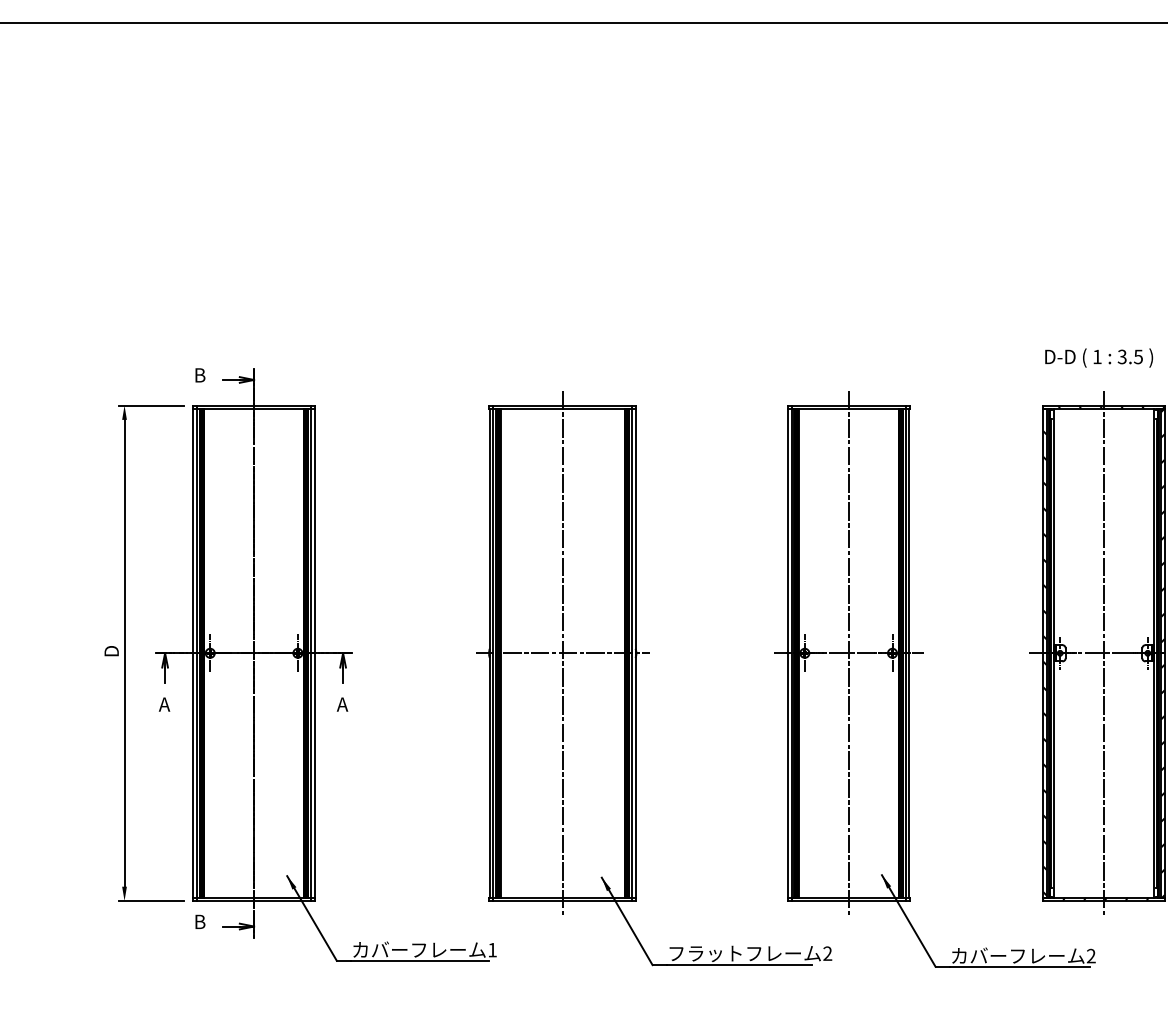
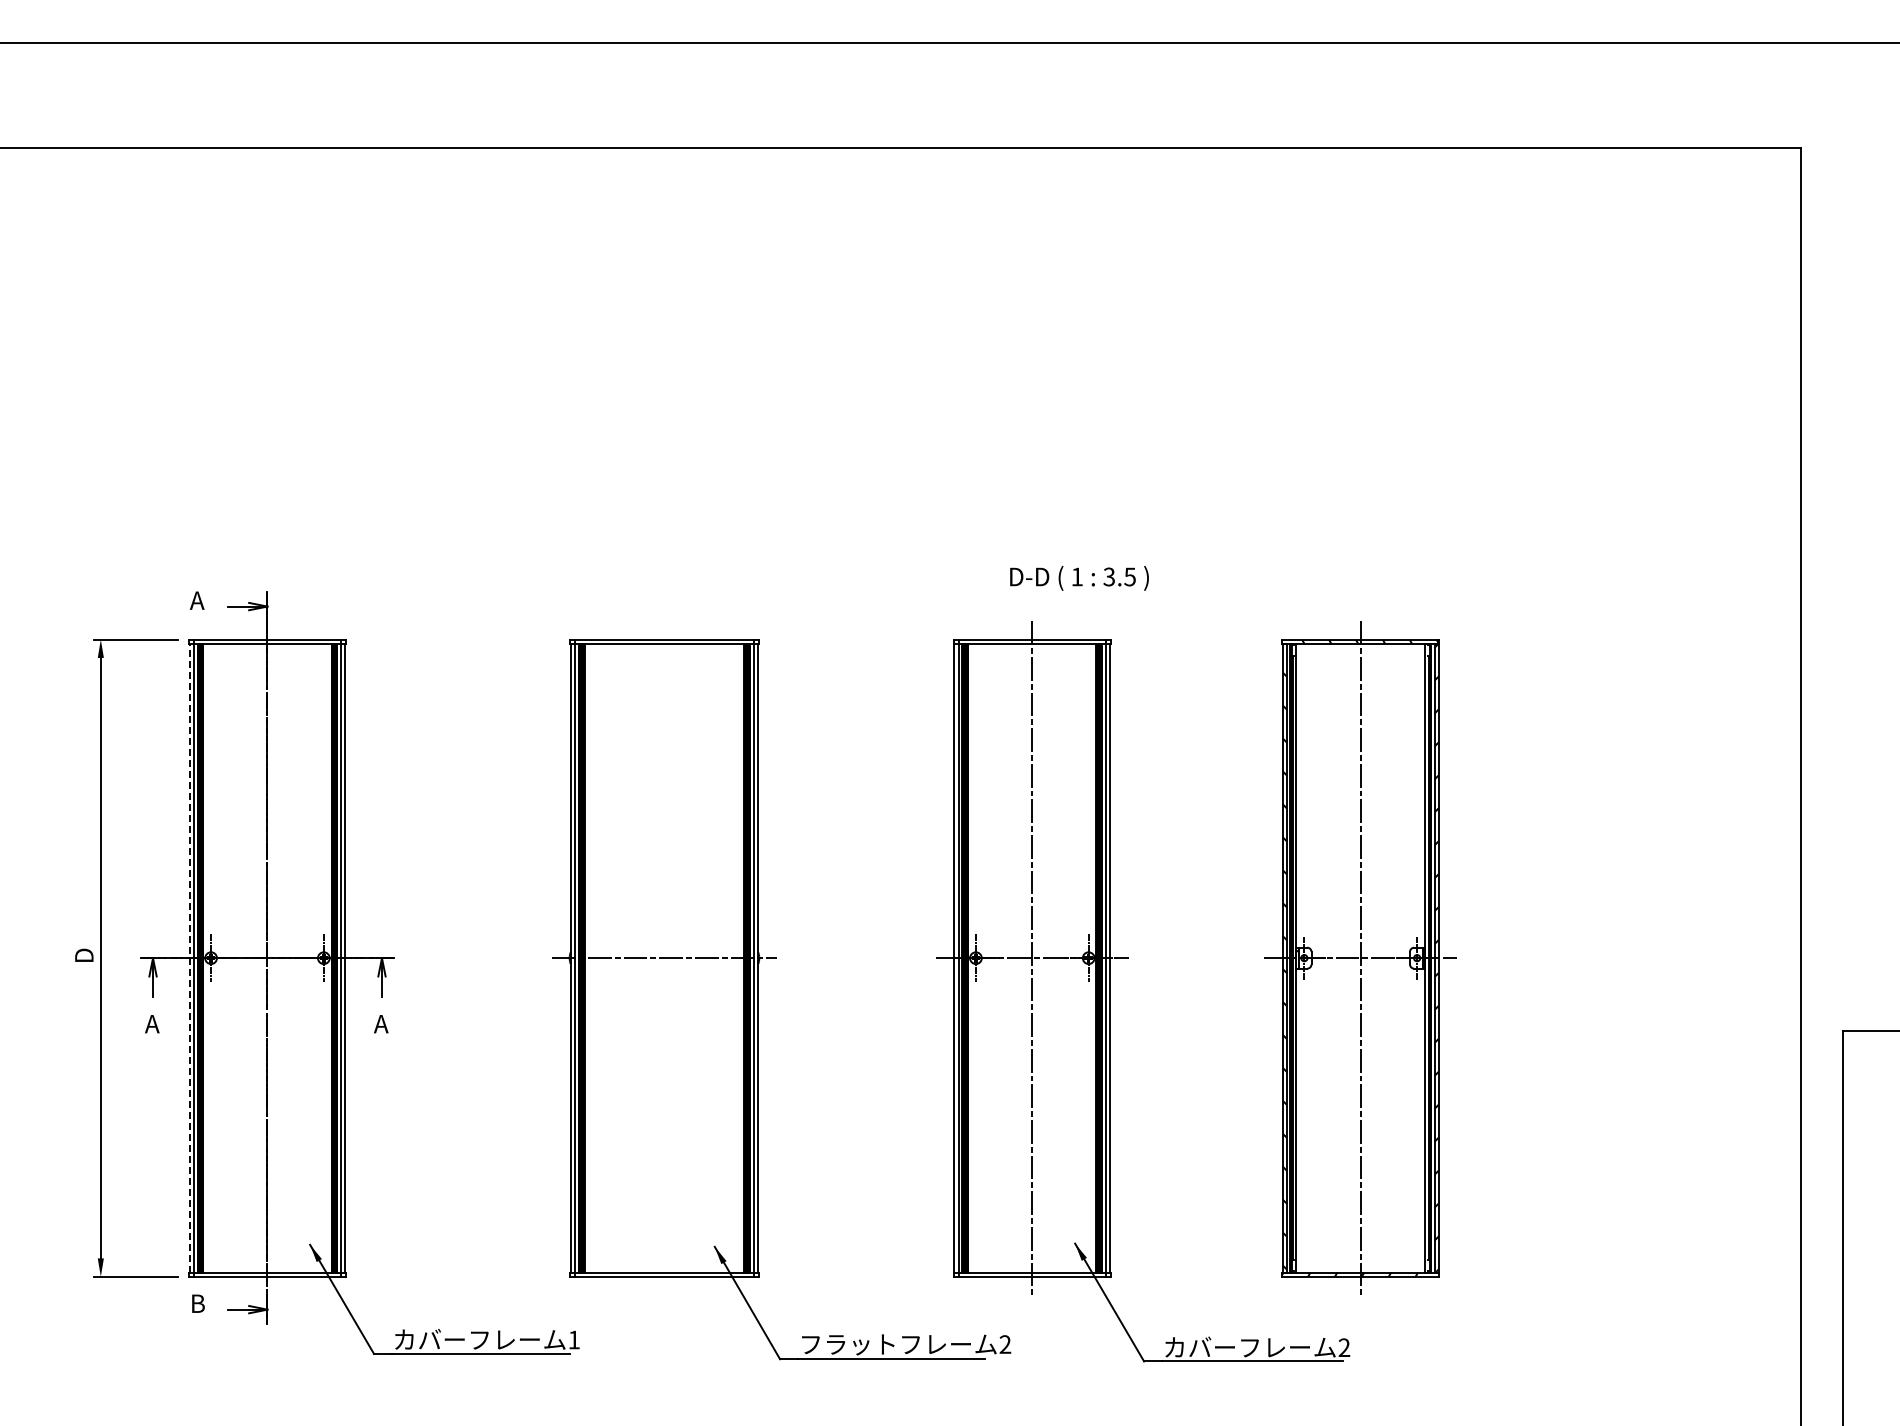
text: (1099, 358) -> (1079, 578), moved
text: (198, 375) -> (196, 600), B -> A
line: (193, 652) -> (189, 957), solid -> dashed
line: (562, 653) -> (664, 958), removed

